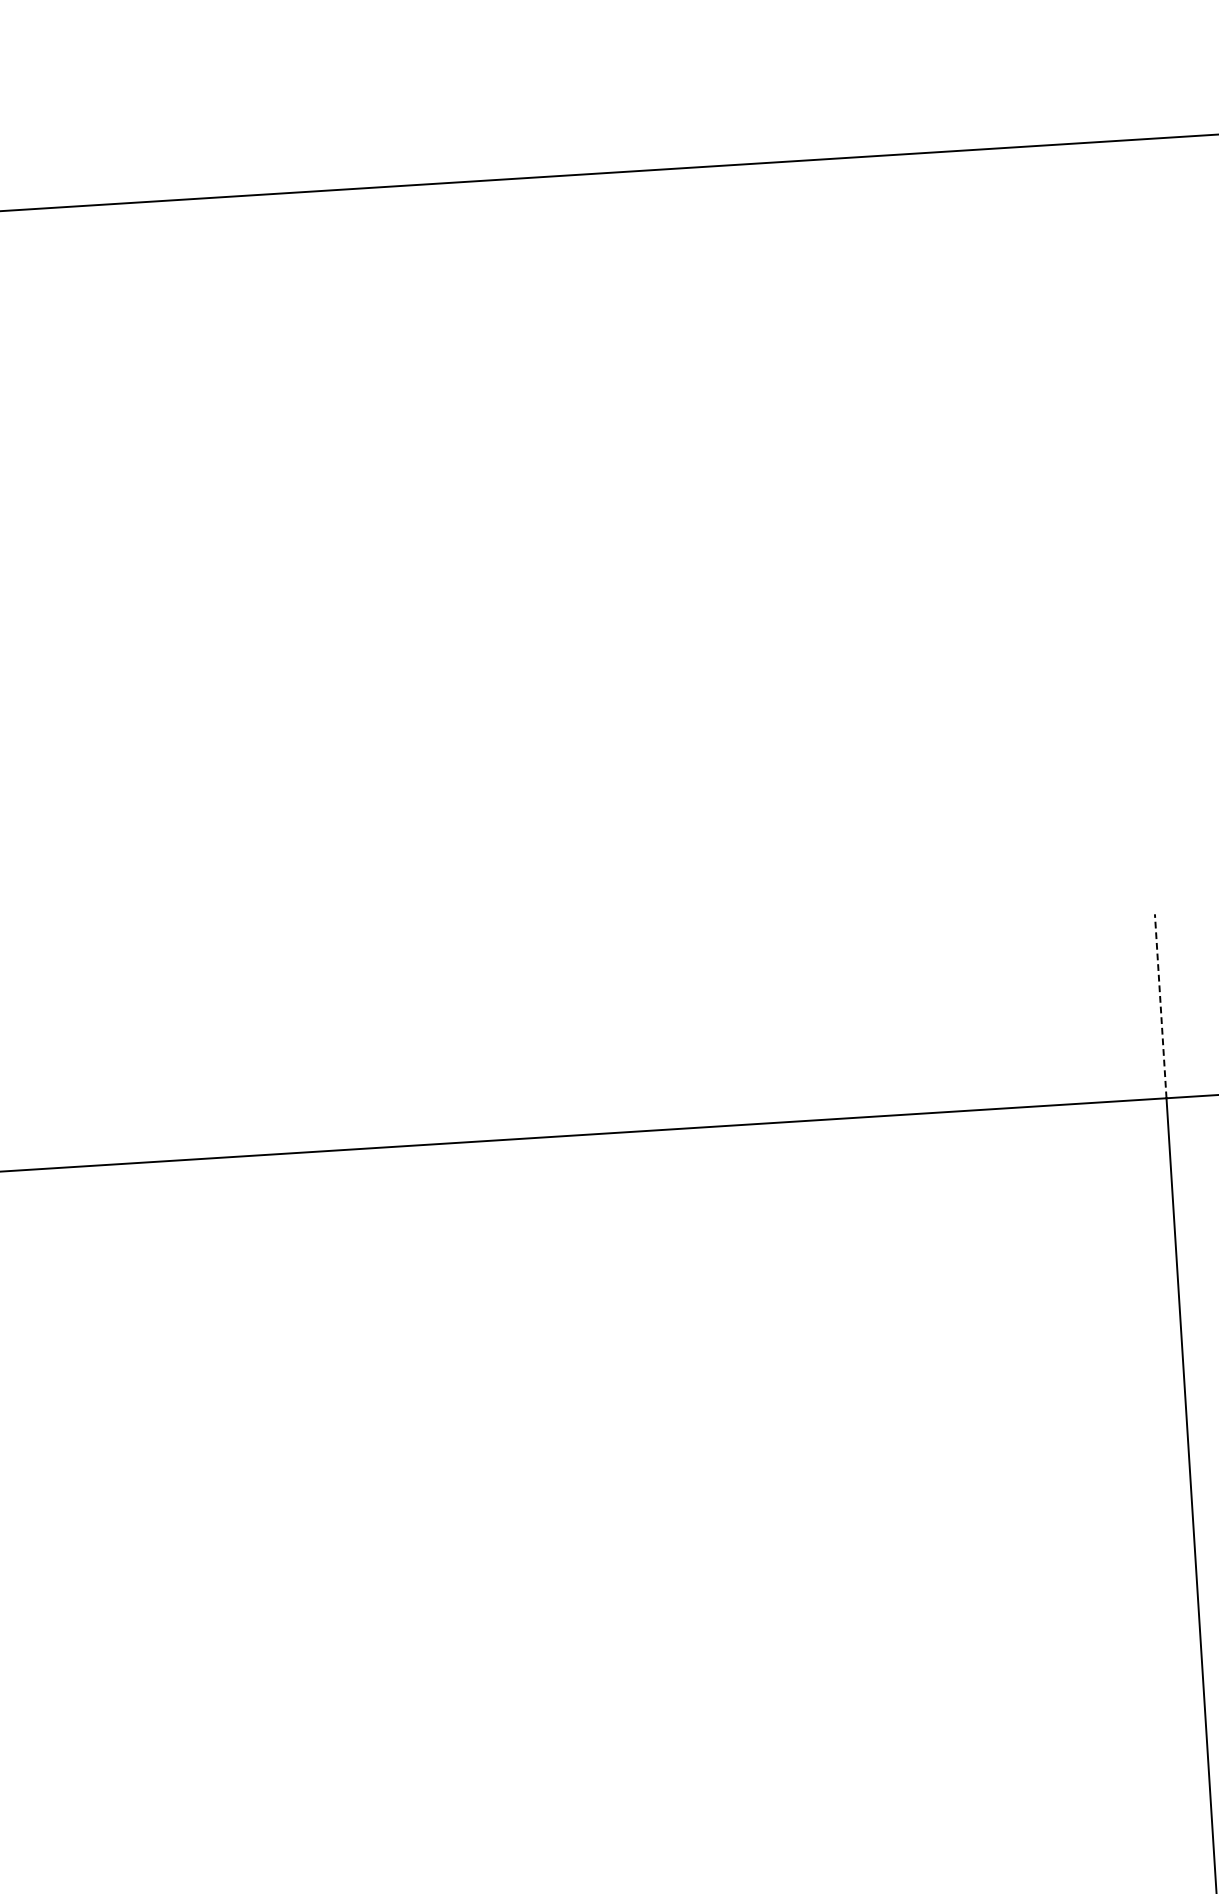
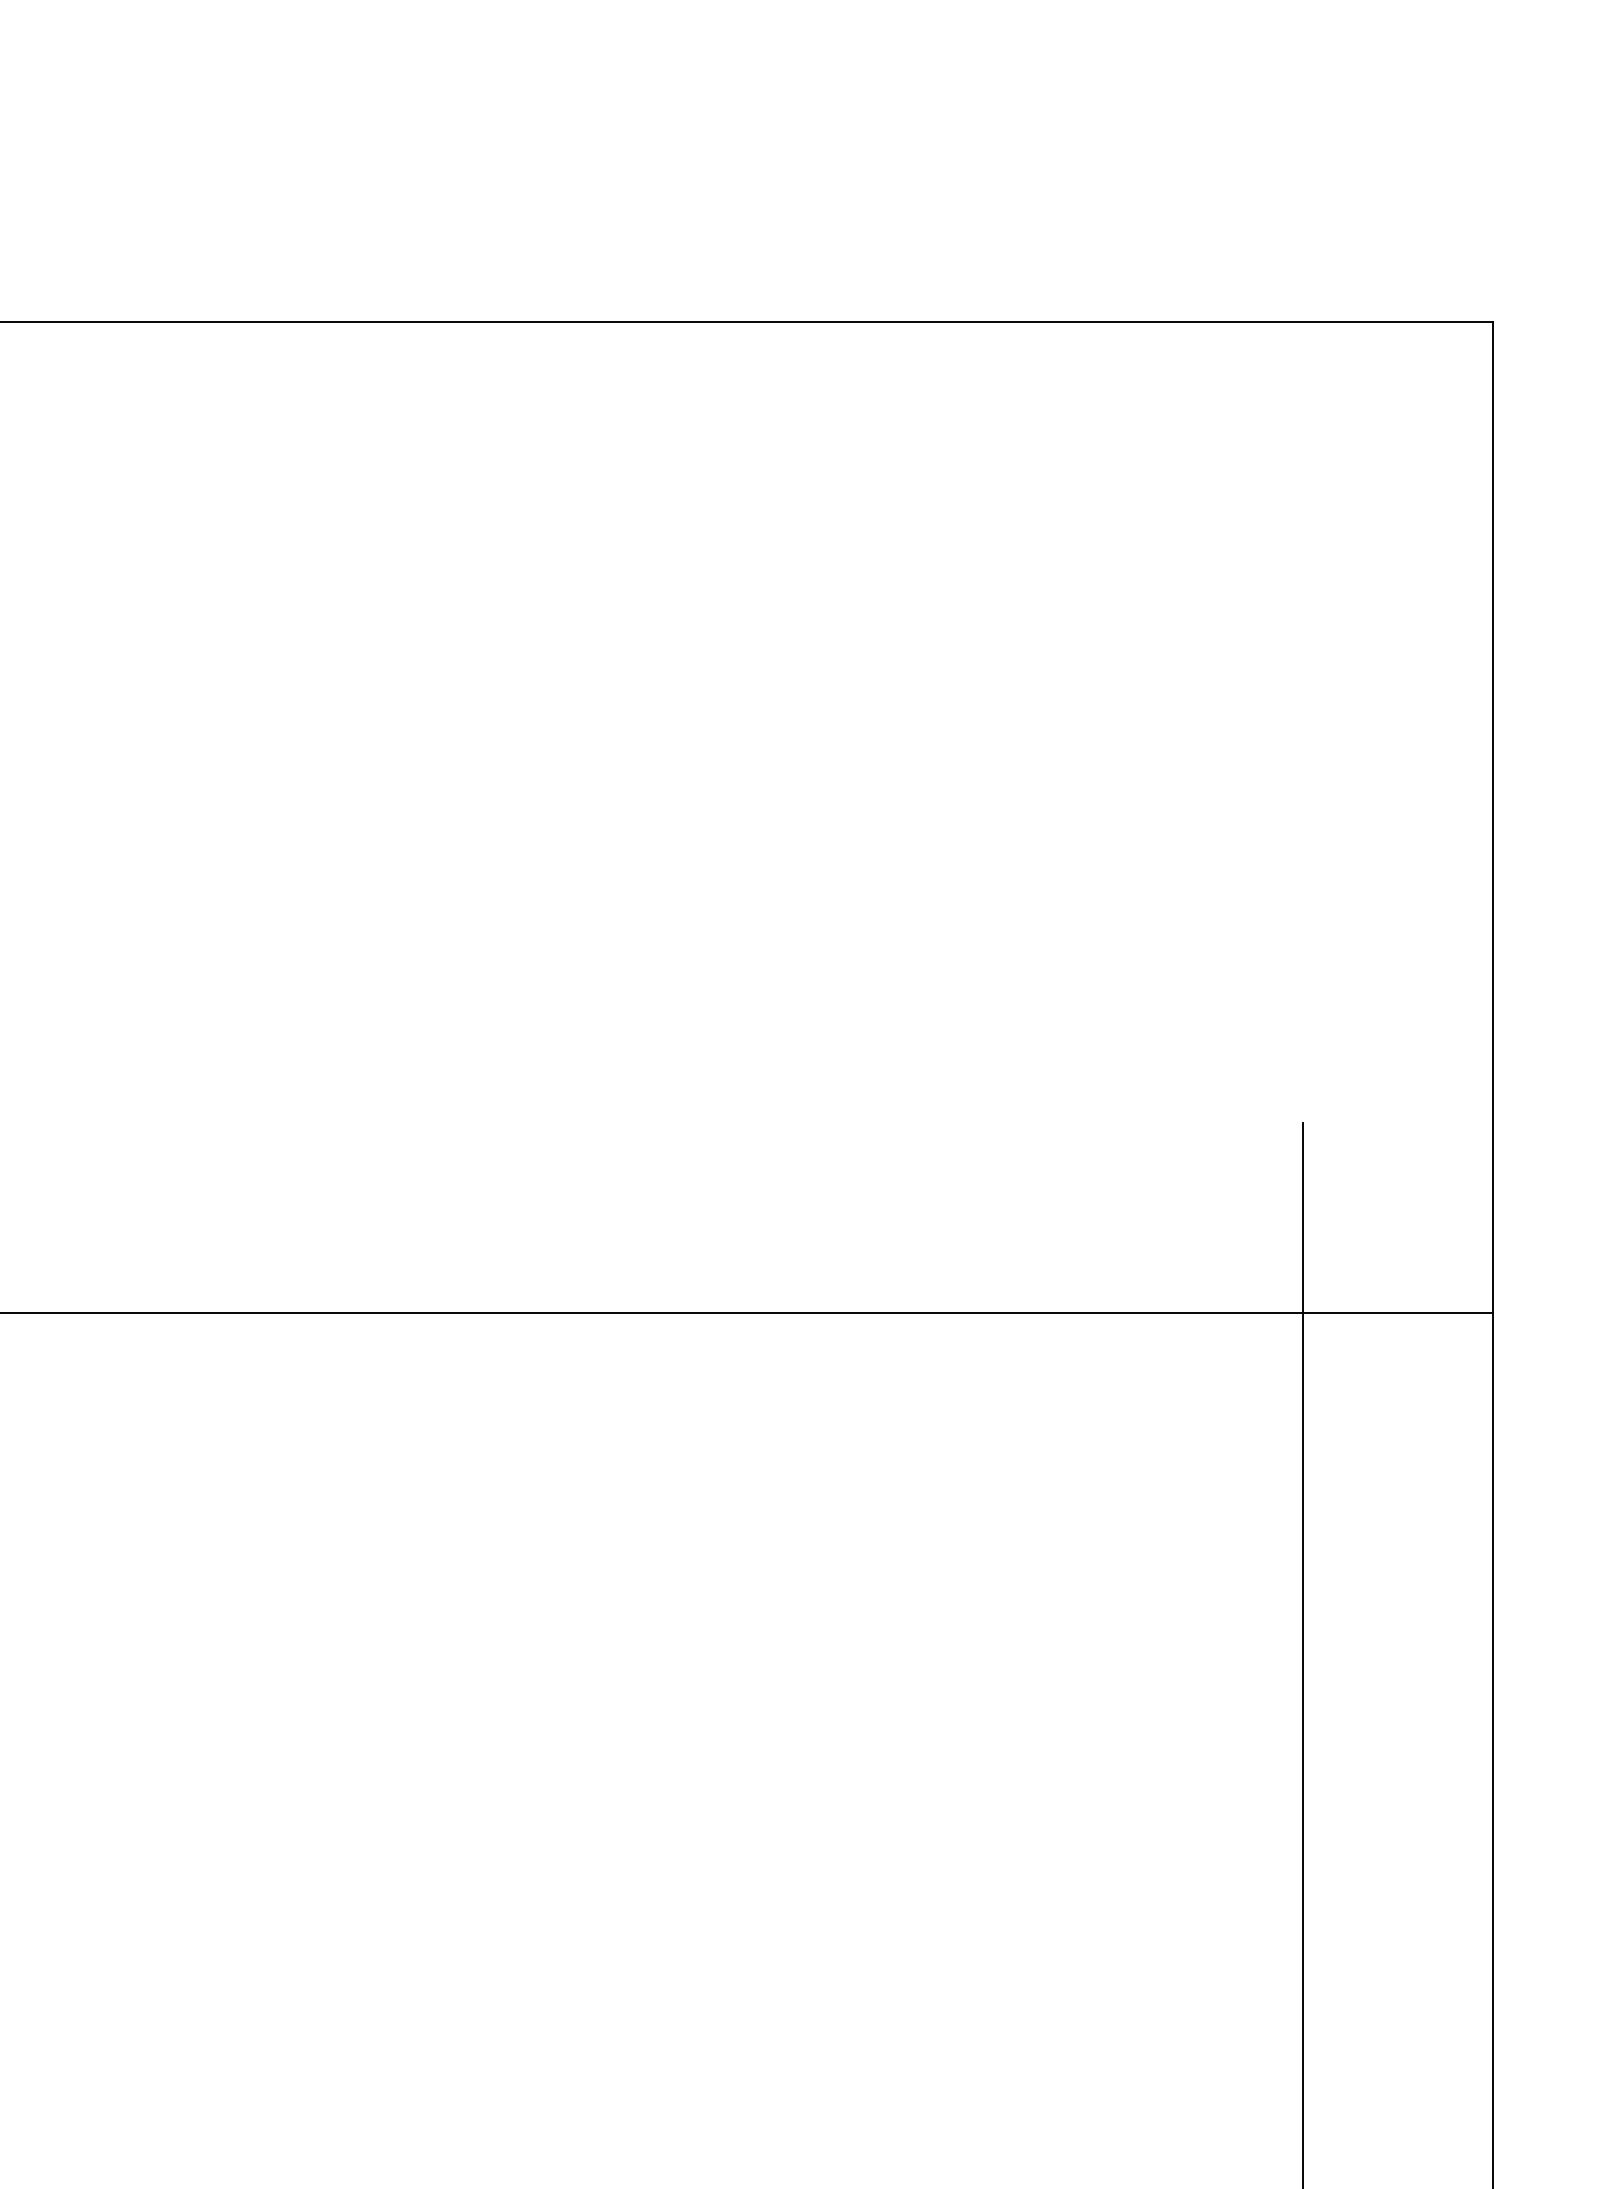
line: (1160, 1005) -> (1302, 1217), dashed -> solid

